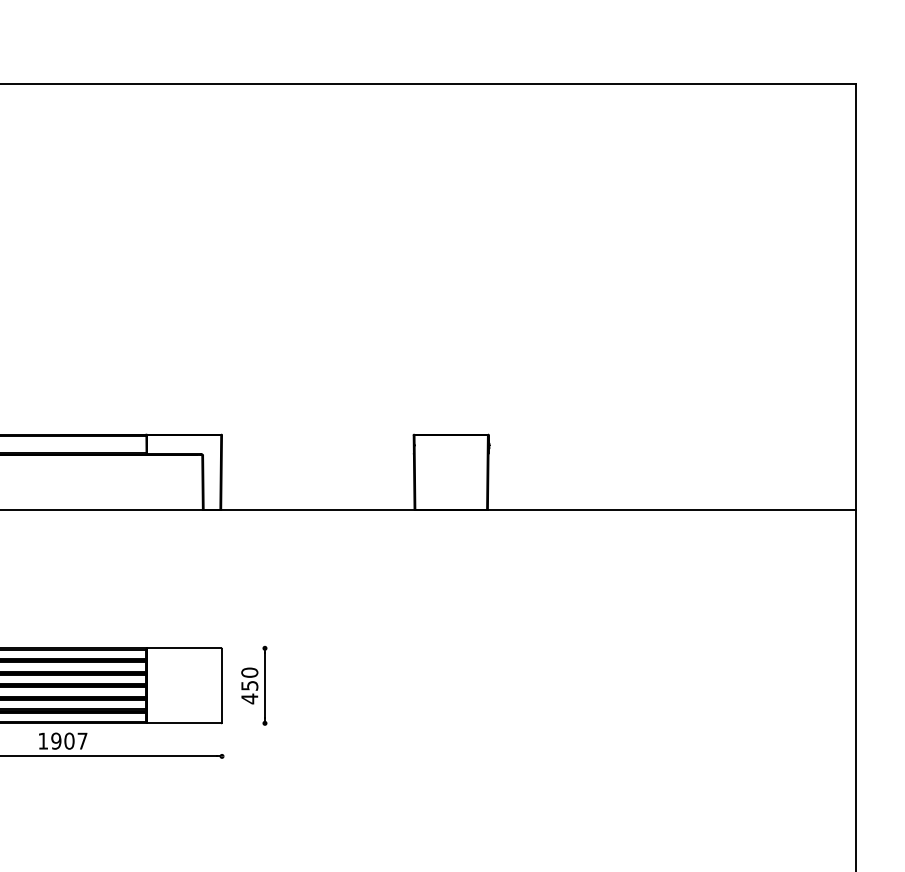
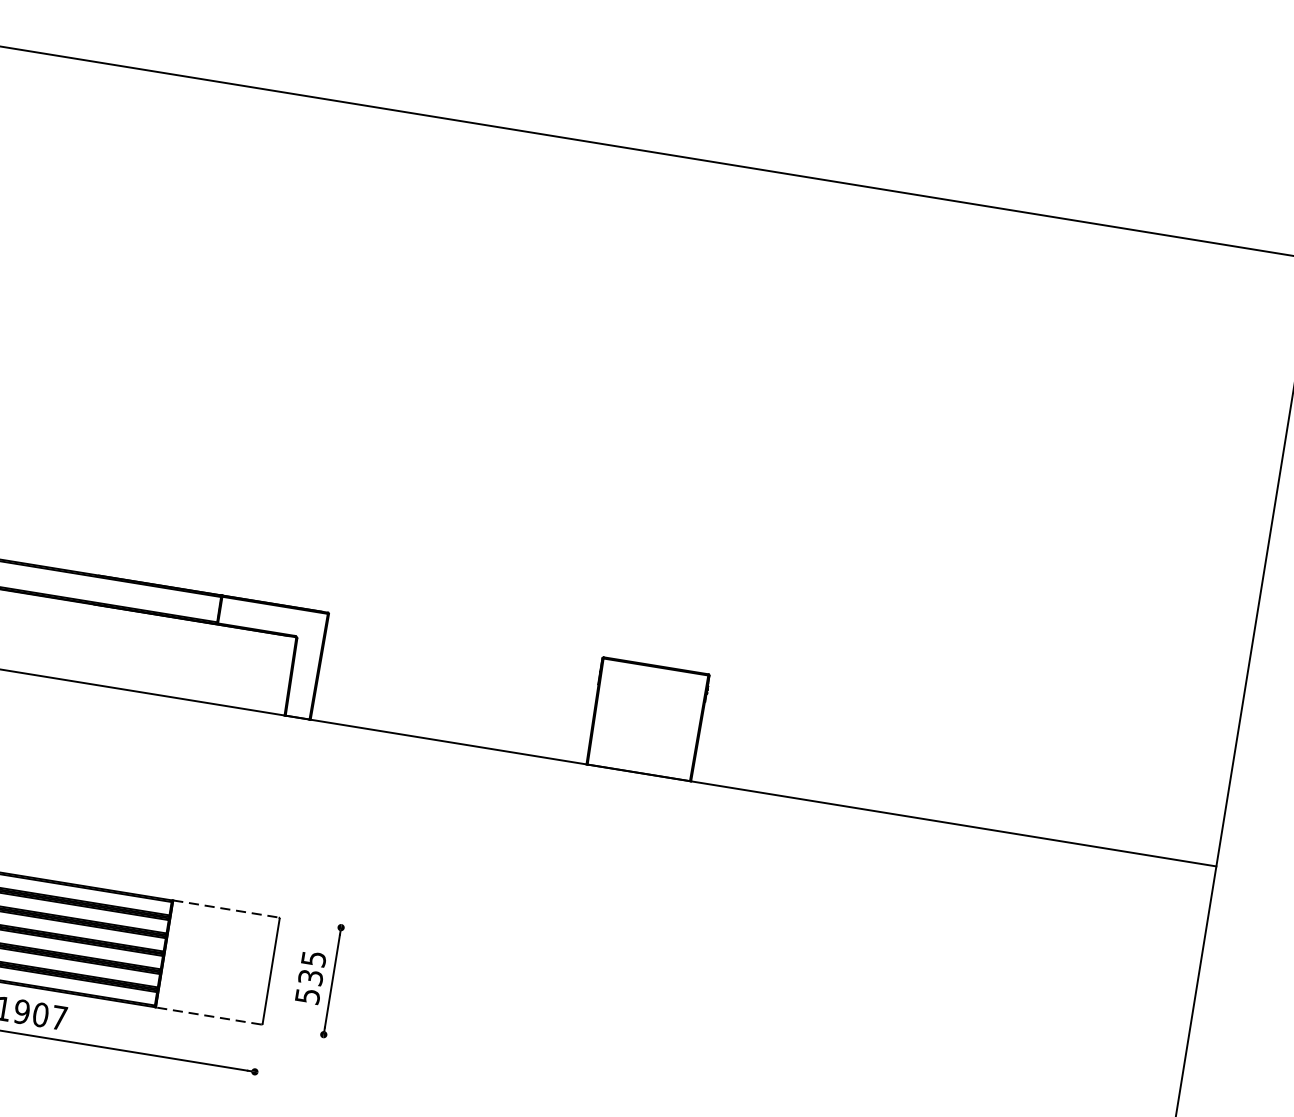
line: (184, 648) -> (226, 909), solid -> dashed
text: (249, 685) -> (310, 977), 450 -> 535
line: (184, 723) -> (208, 1016), solid -> dashed

